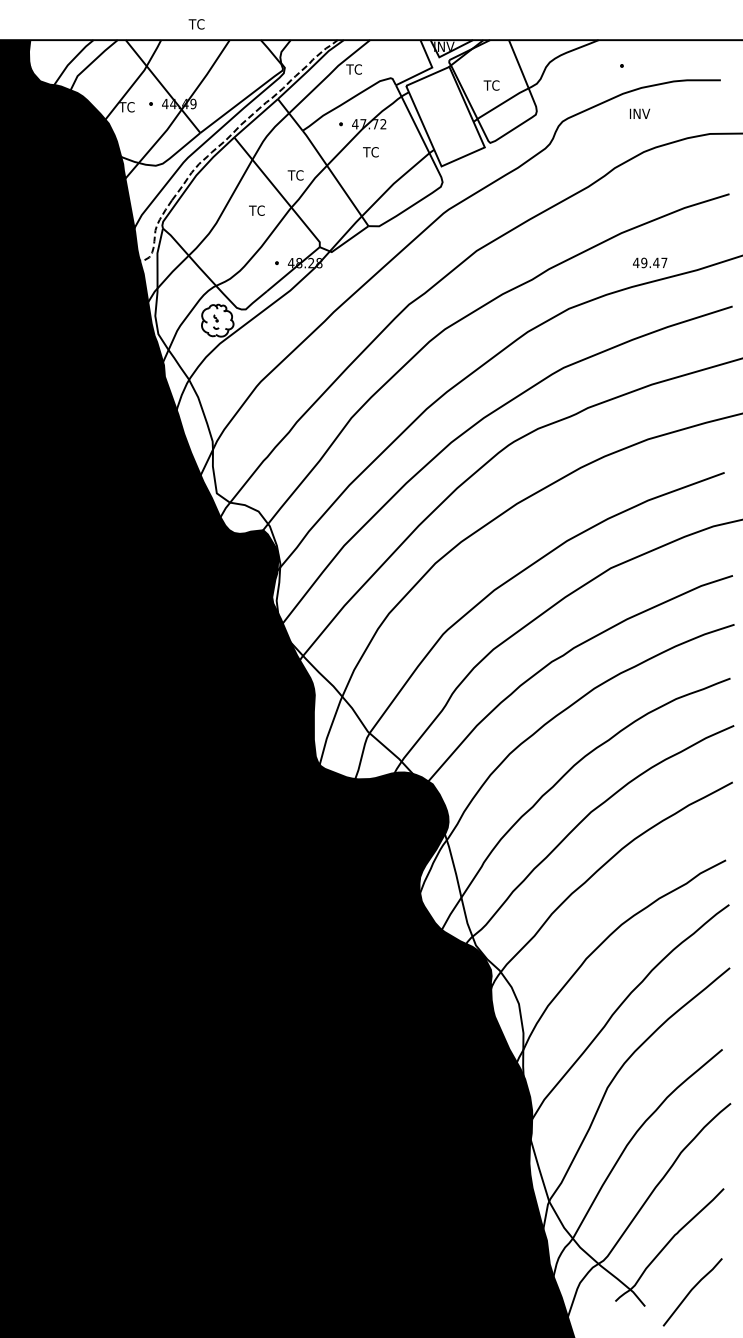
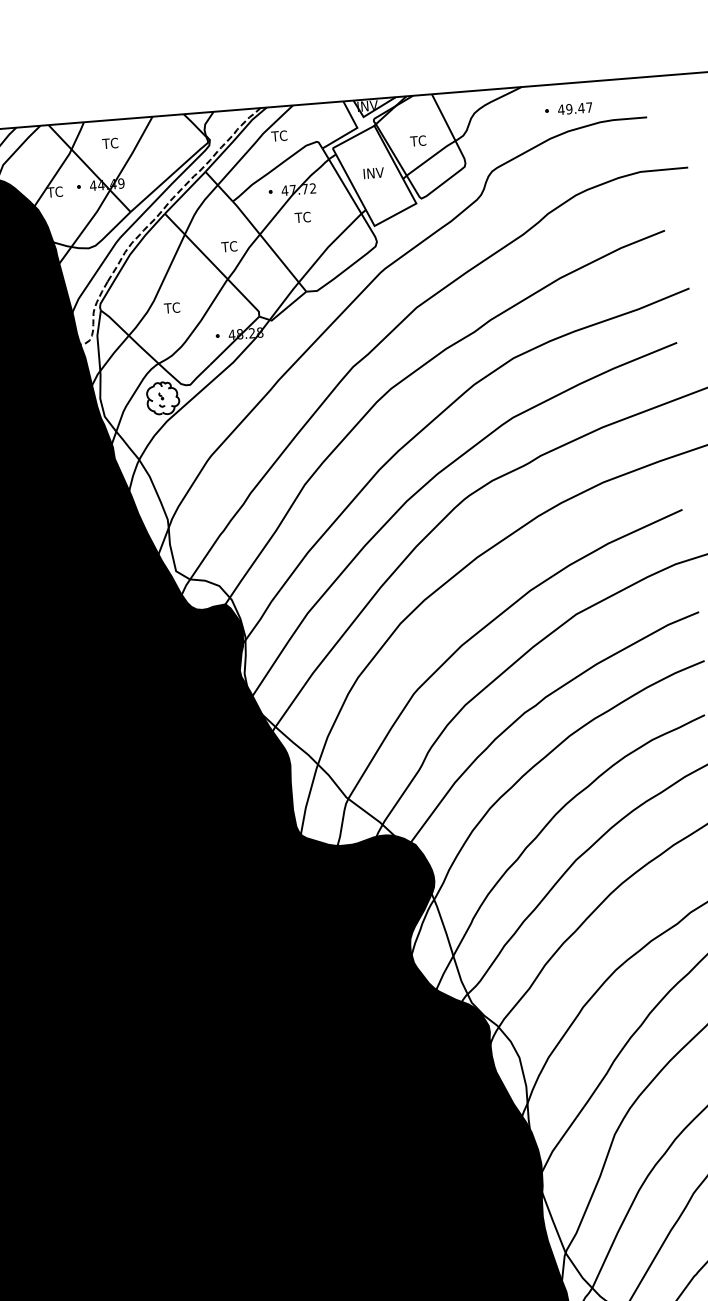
text: (196, 24) -> (110, 143), moved
text: (640, 113) -> (374, 172), moved
text: (256, 210) -> (171, 307), moved
text: (650, 262) -> (575, 108), moved

